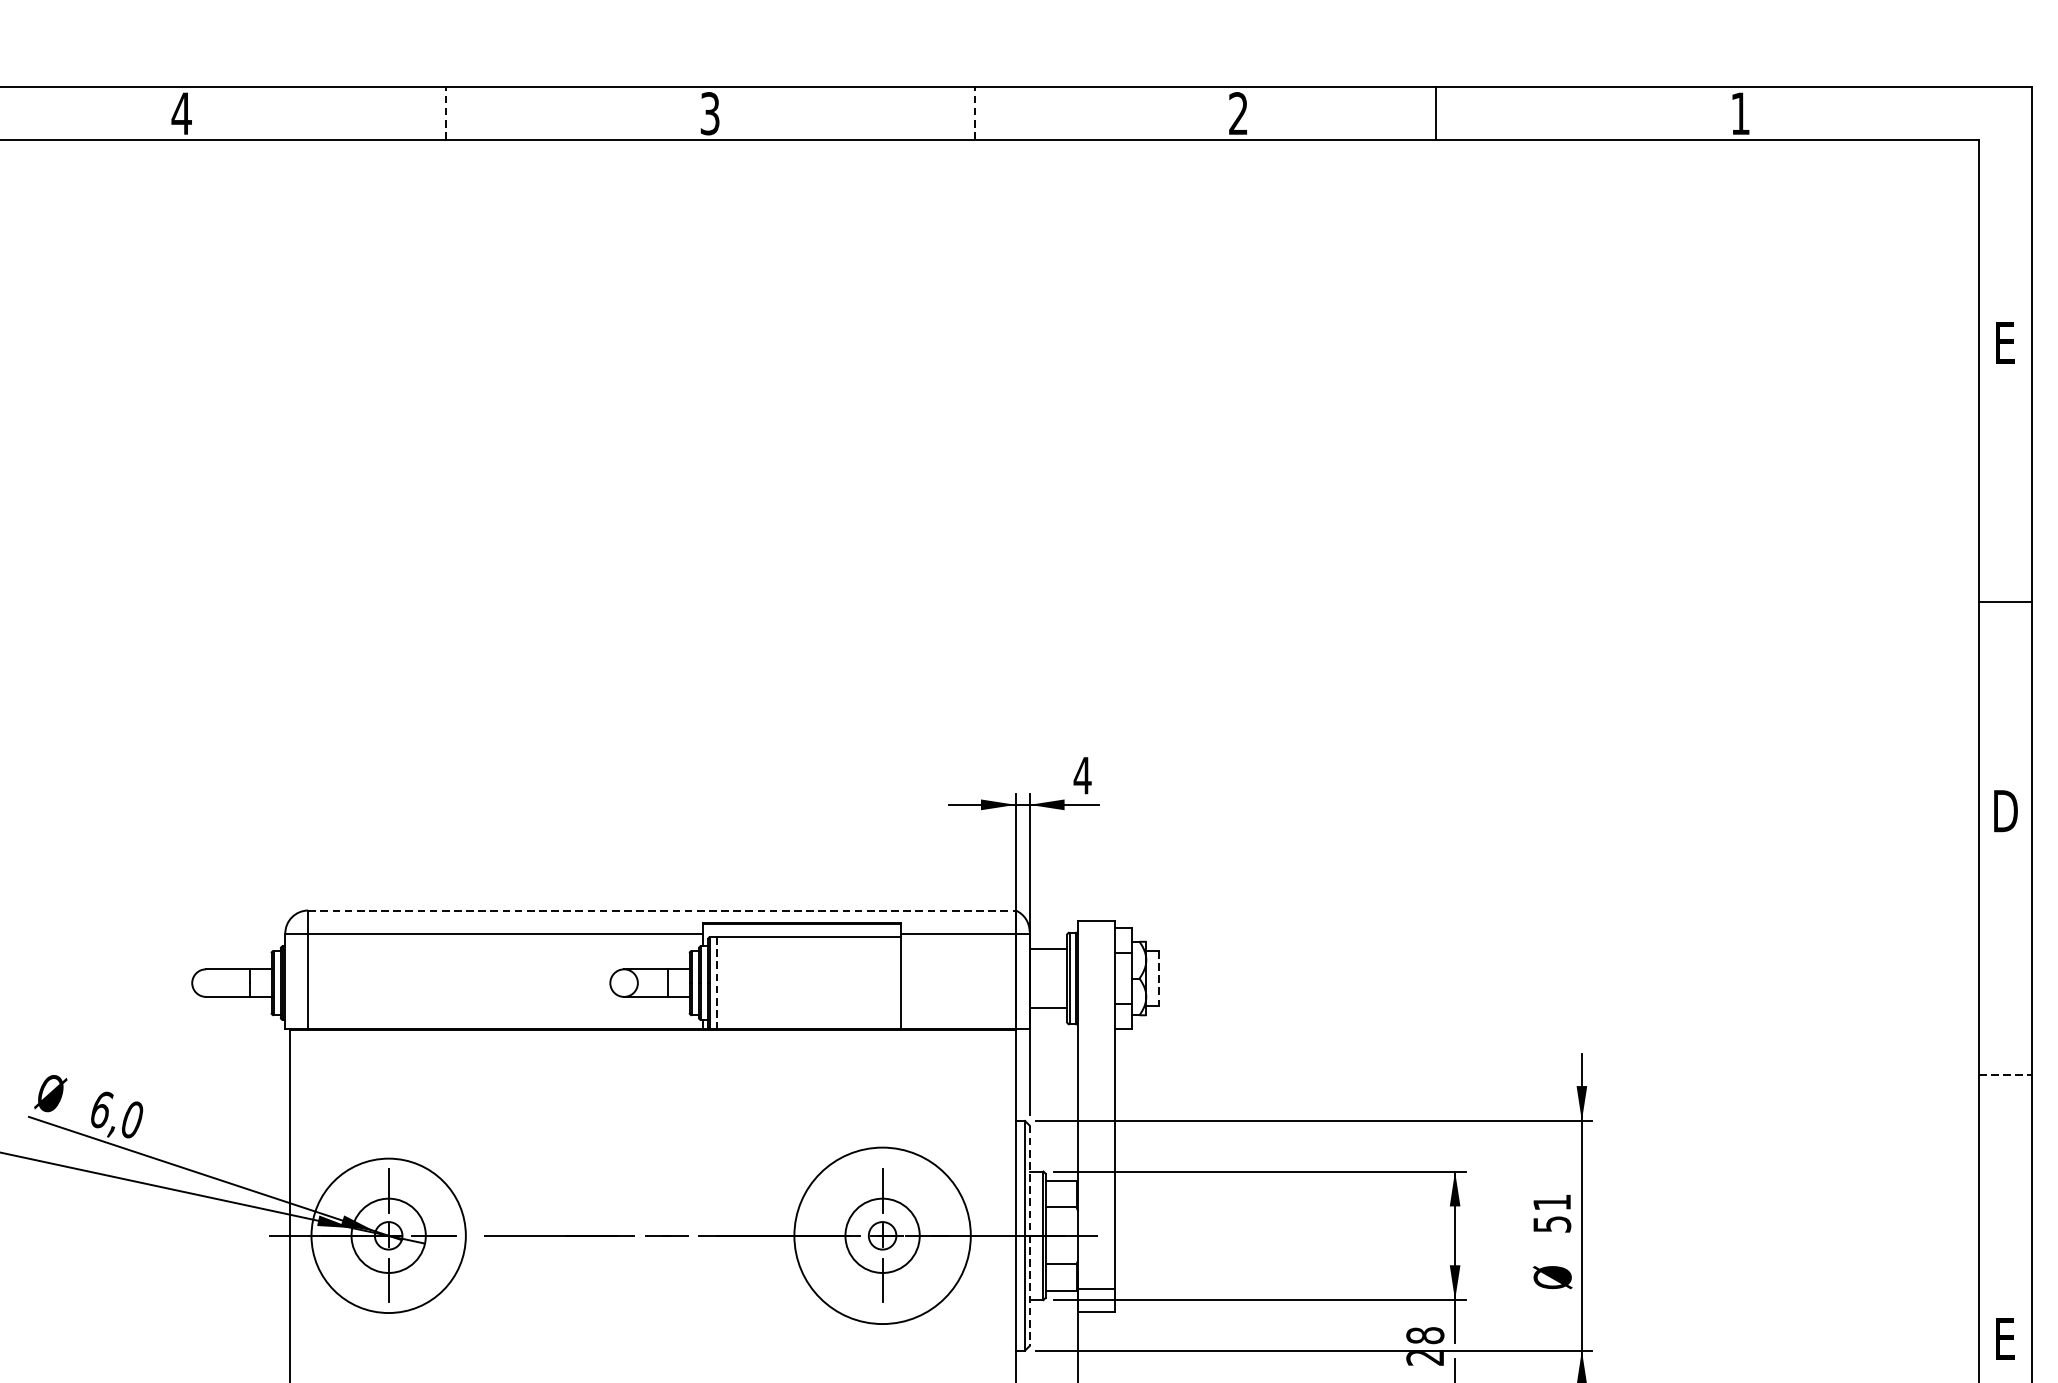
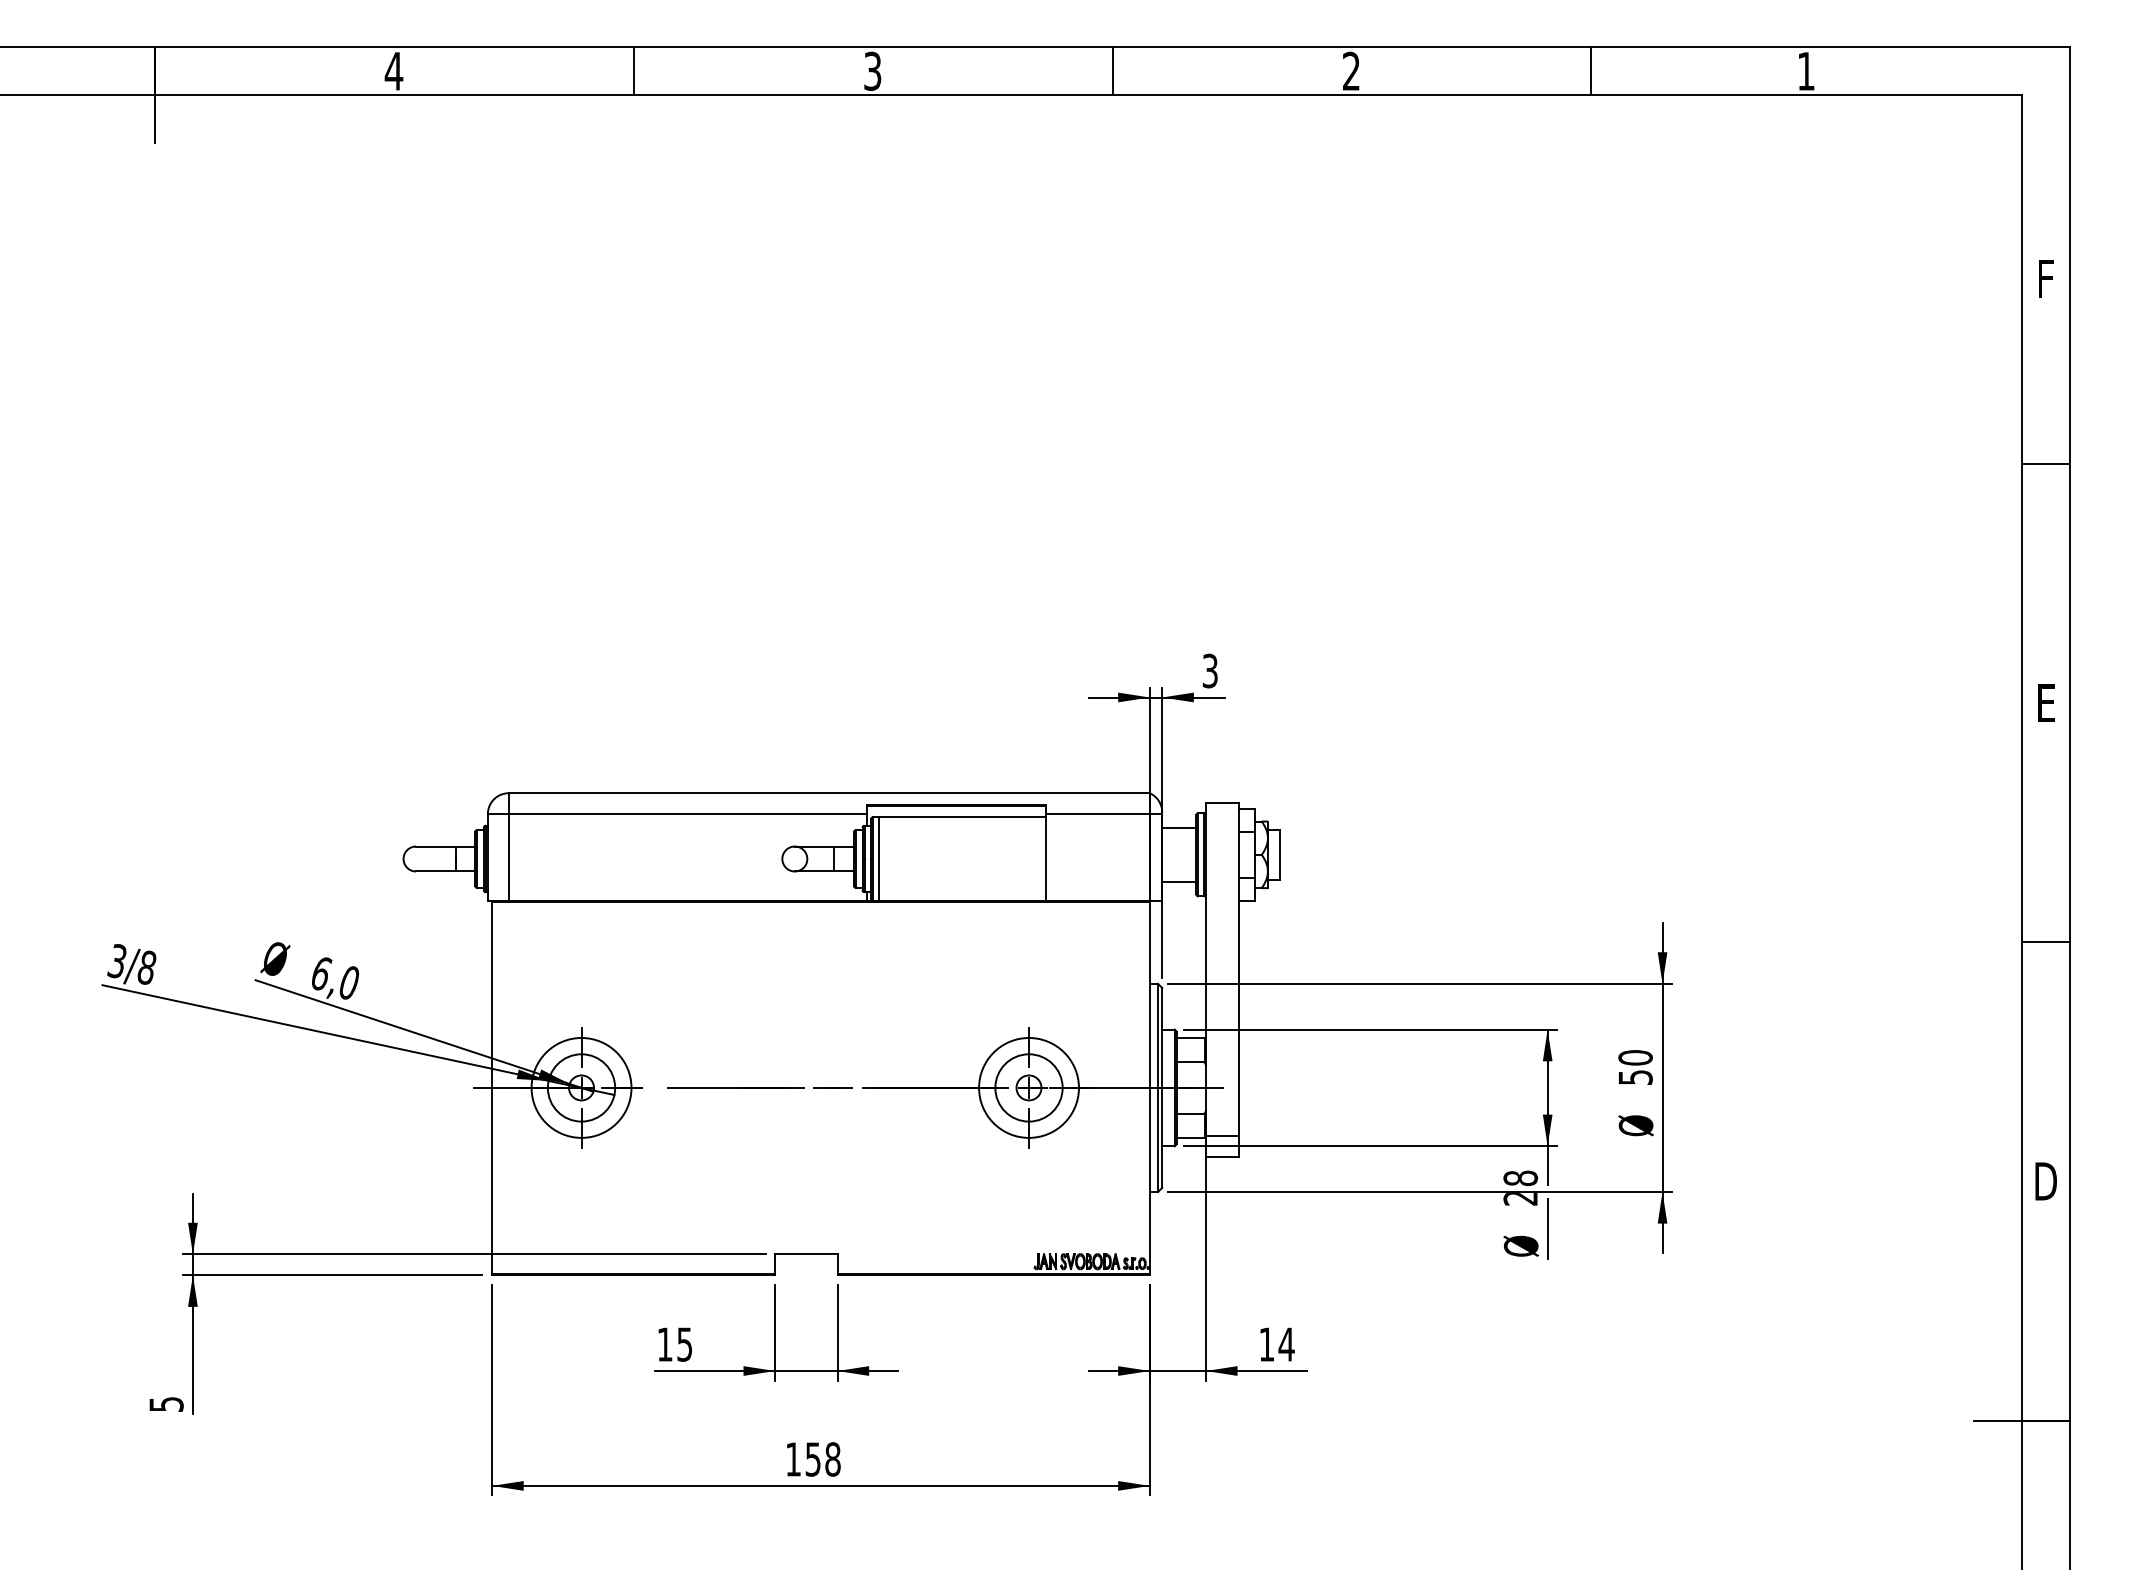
line: (446, 112) -> (633, 70), dashed -> solid
line: (974, 112) -> (1112, 70), dashed -> solid
line: (1436, 112) -> (1591, 70), moved
text: (2005, 342) -> (2046, 278), E -> F
line: (2004, 601) -> (2045, 463), moved
text: (1082, 775) -> (1210, 670), 4 -> 3
text: (2005, 811) -> (2046, 703), D -> E
line: (662, 910) -> (829, 793), dashed -> solid
line: (1159, 978) -> (1279, 854), dashed -> solid
line: (717, 983) -> (879, 859), dashed -> solid
line: (2005, 1075) -> (2046, 942), dashed -> solid
text: (1552, 1202) -> (1635, 1057), 51 -> 50
circle: (388, 1235) -> (581, 1087), size x0.71
circle: (882, 1235) -> (1028, 1087), size x0.62
line: (1029, 1235) -> (1162, 1087), dashed -> solid
text: (2004, 1339) -> (2045, 1181), E -> D

